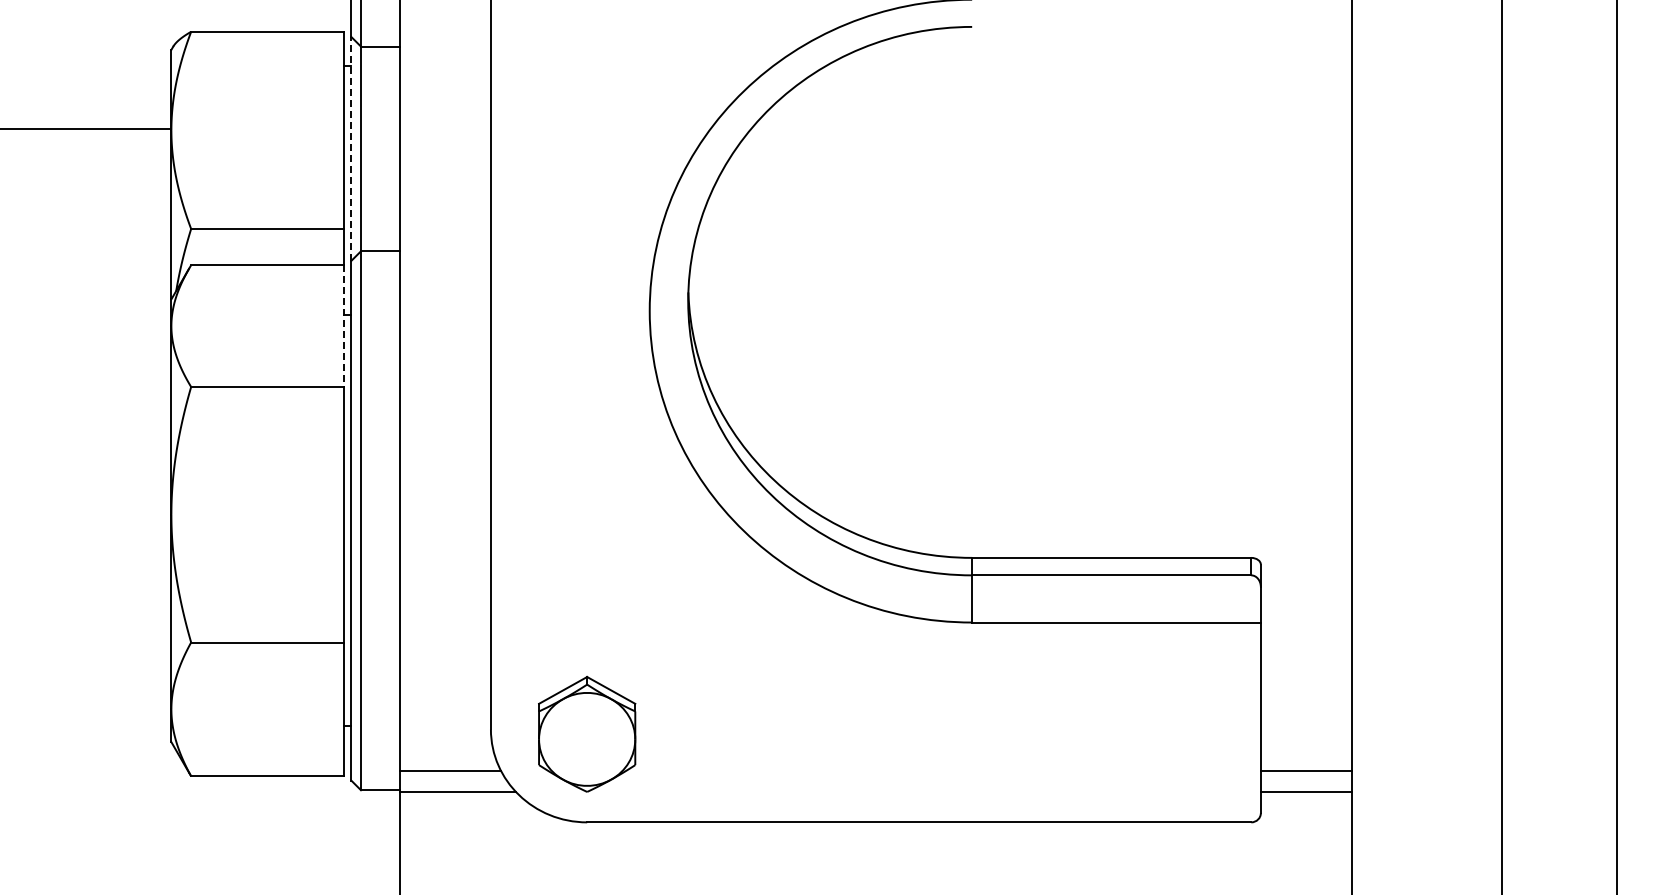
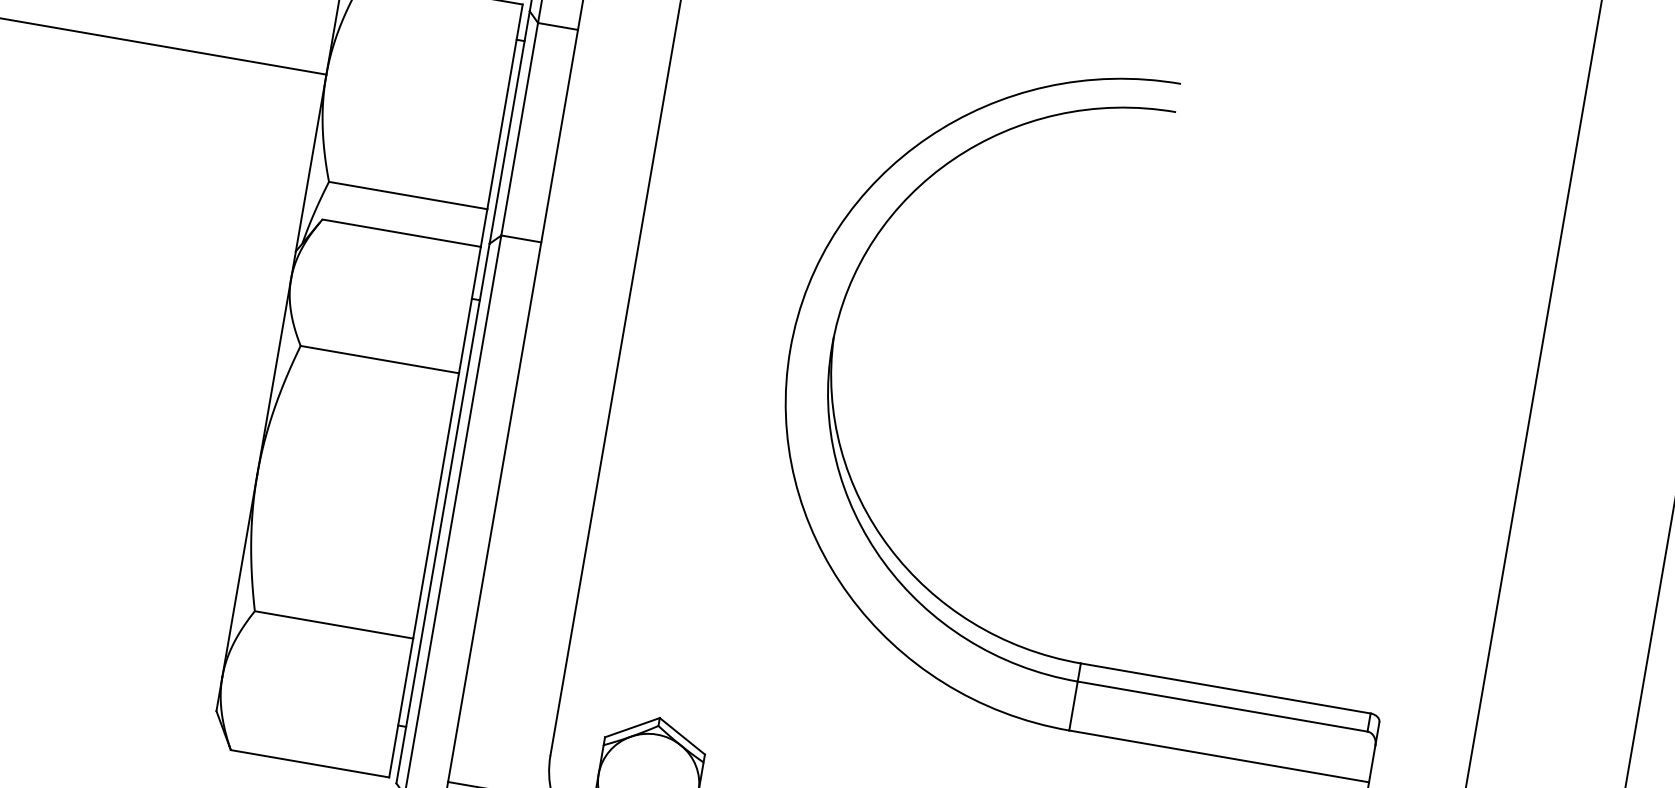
line: (351, 148) -> (509, 127), dashed -> solid
line: (343, 326) -> (469, 310), dashed -> solid

